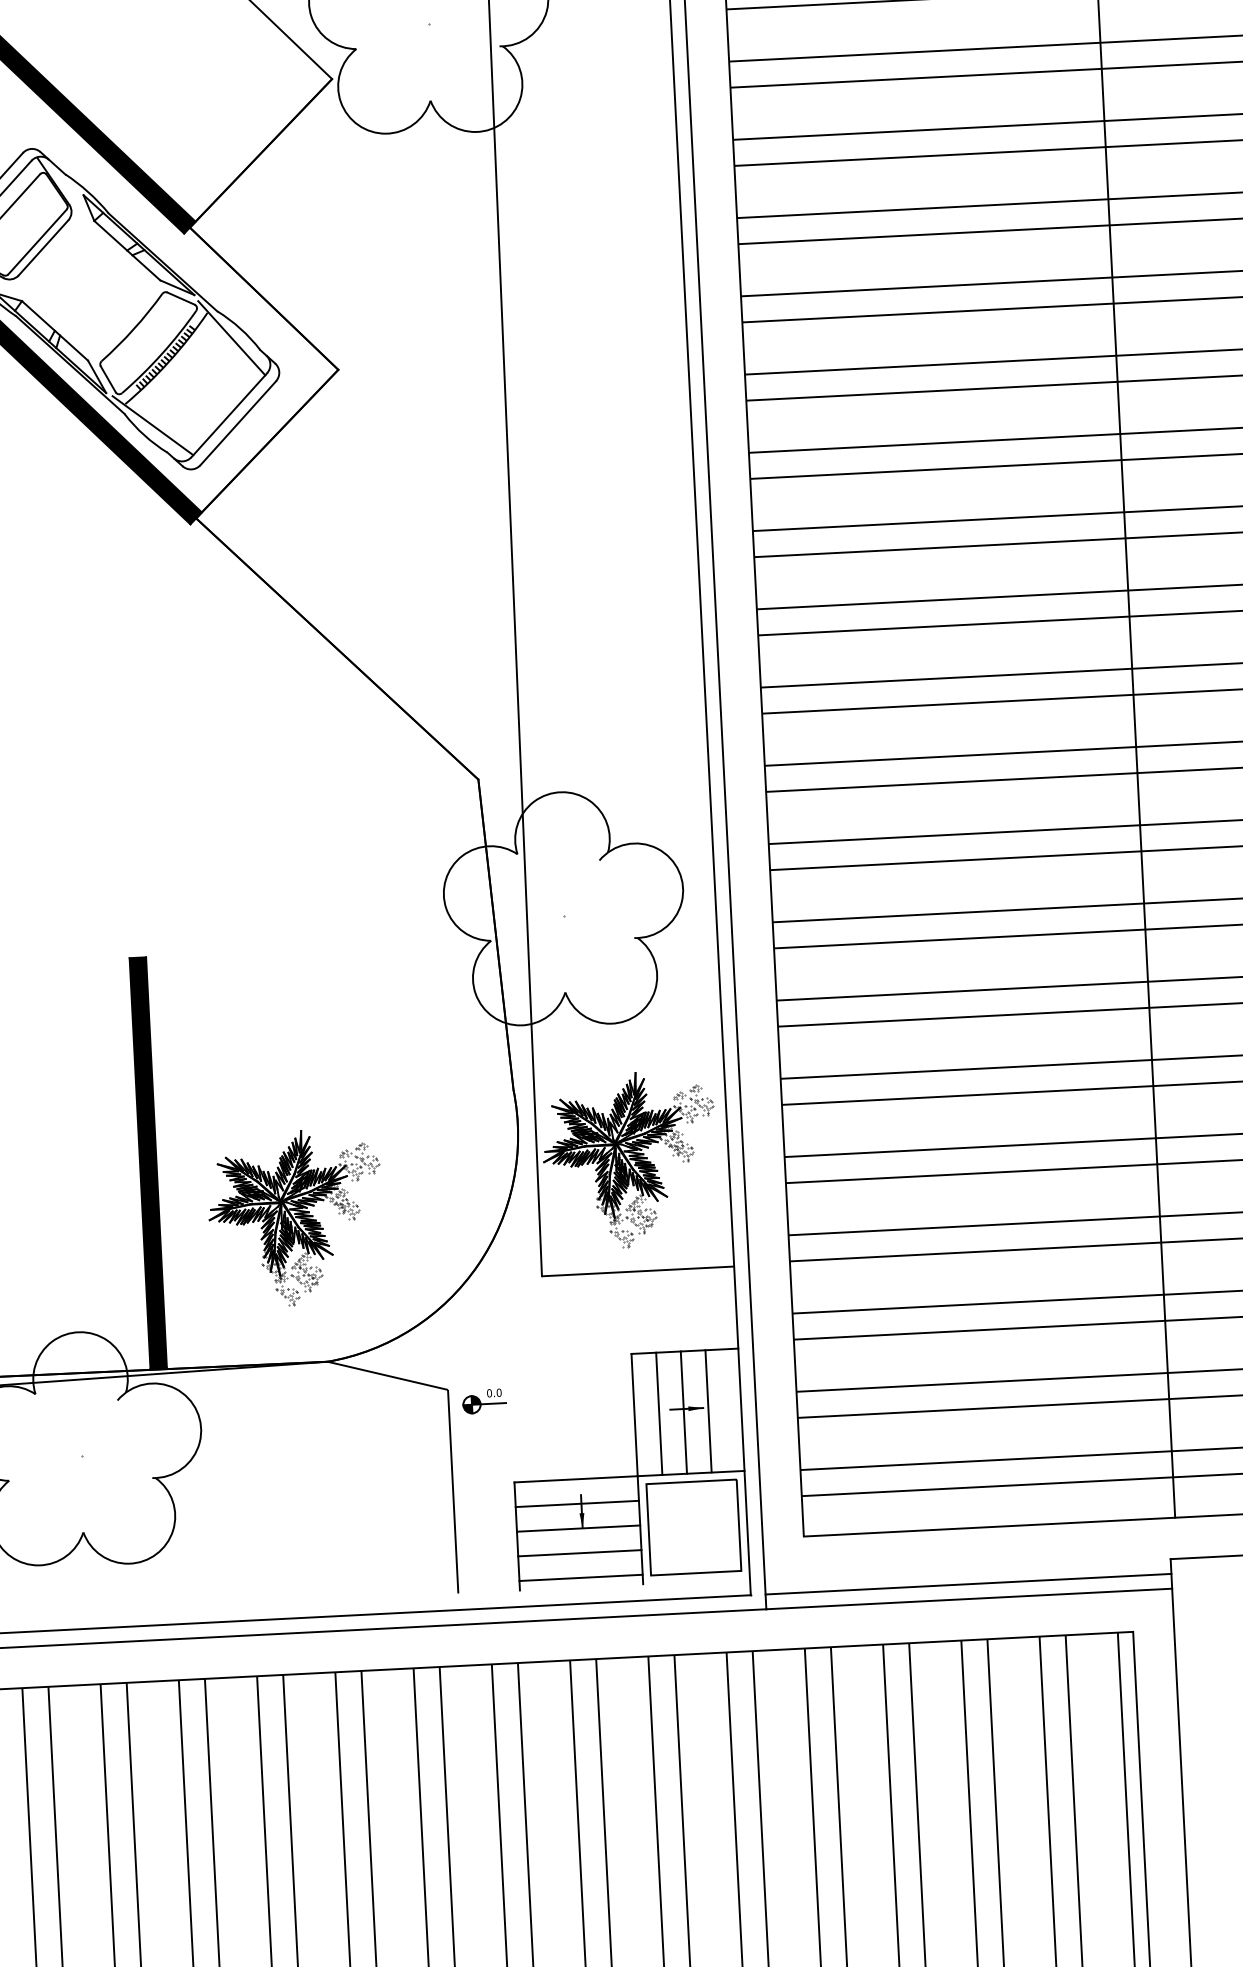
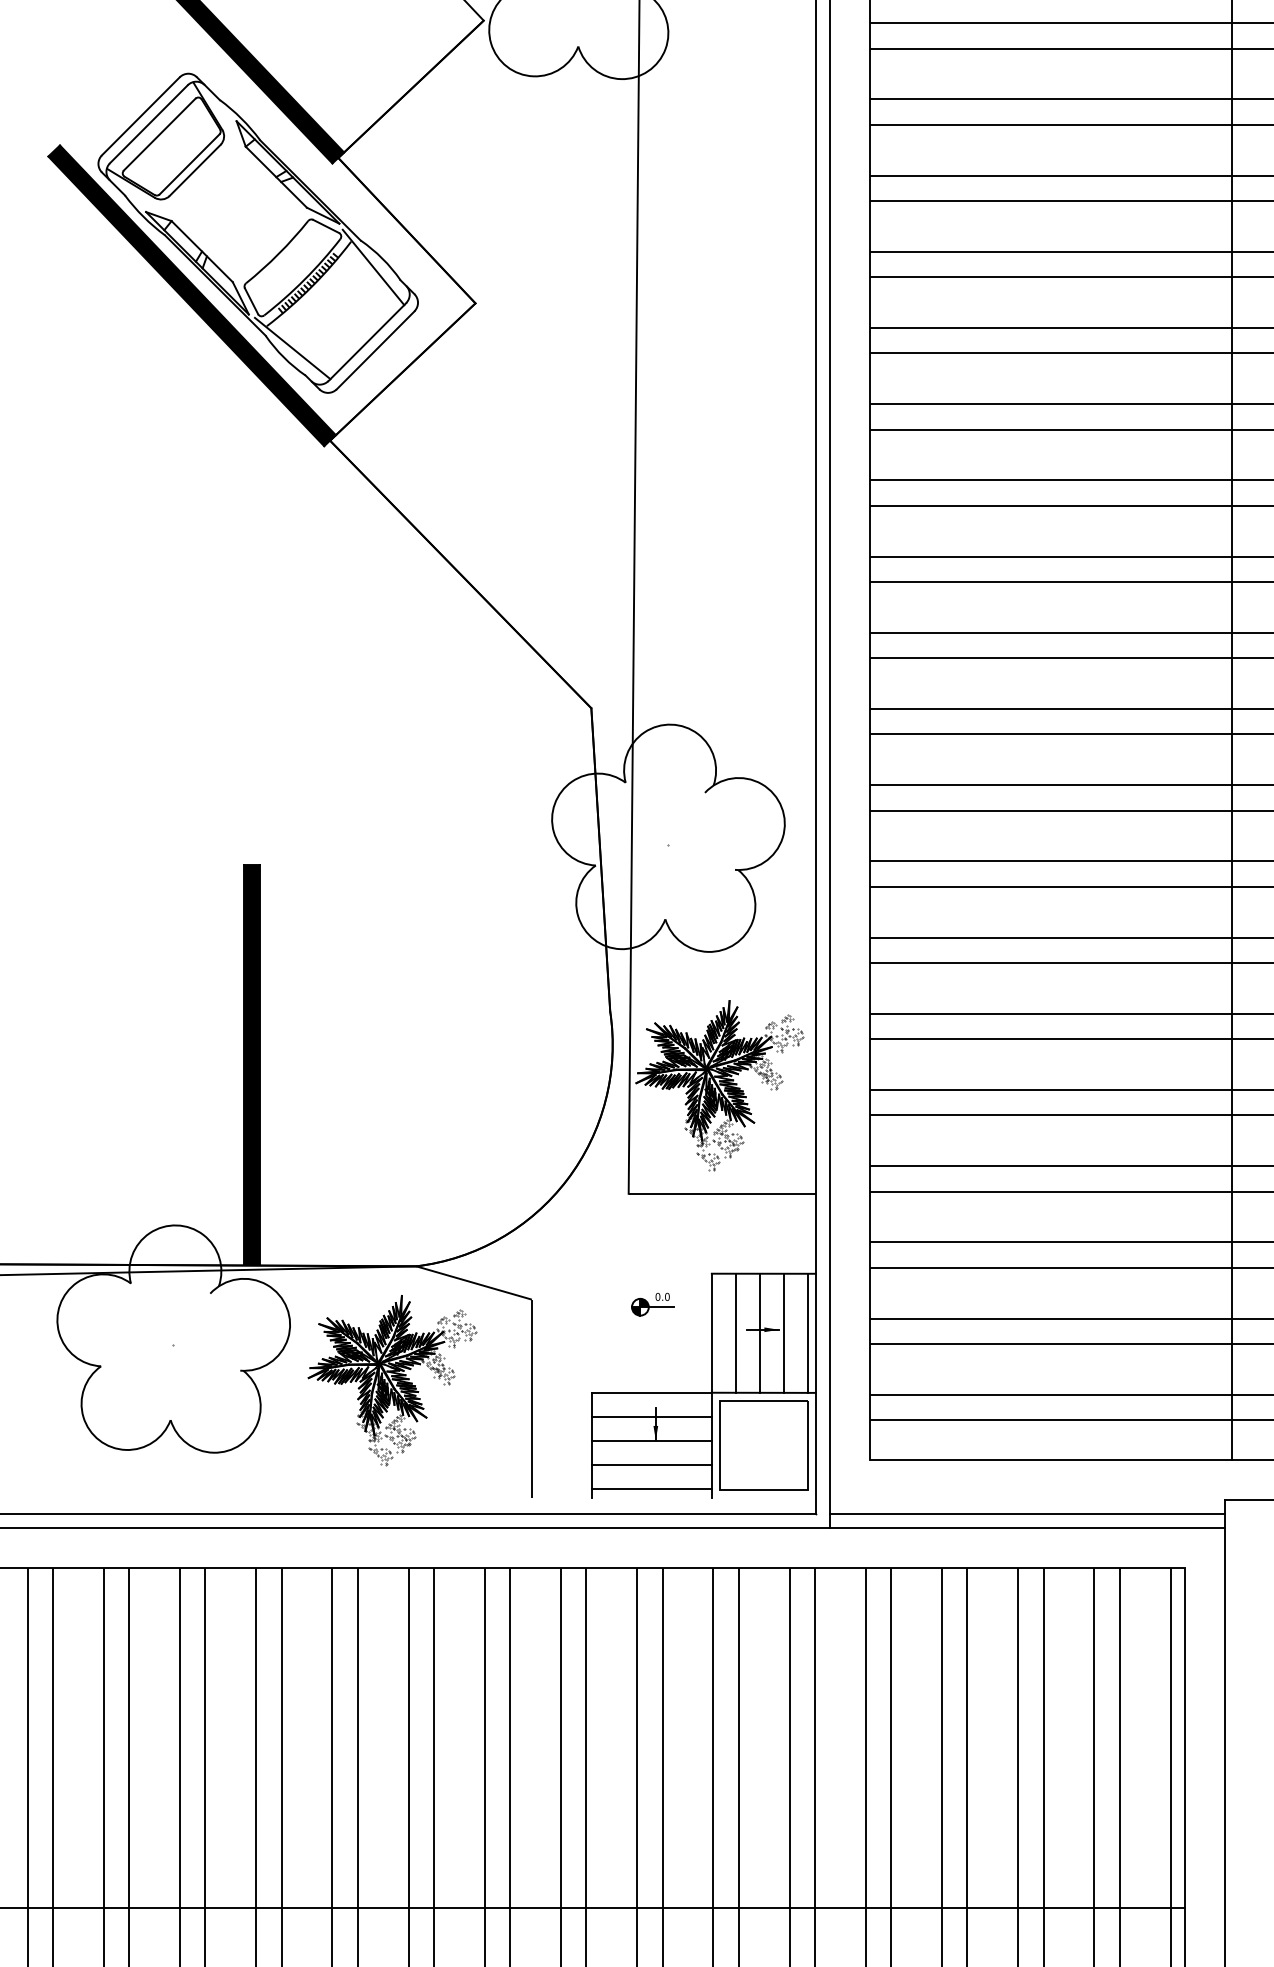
part: (295, 1218) -> (392, 1380), moved
part: (484, 1401) -> (652, 1304), moved
line: (732, 1409) -> (807, 1332), added

